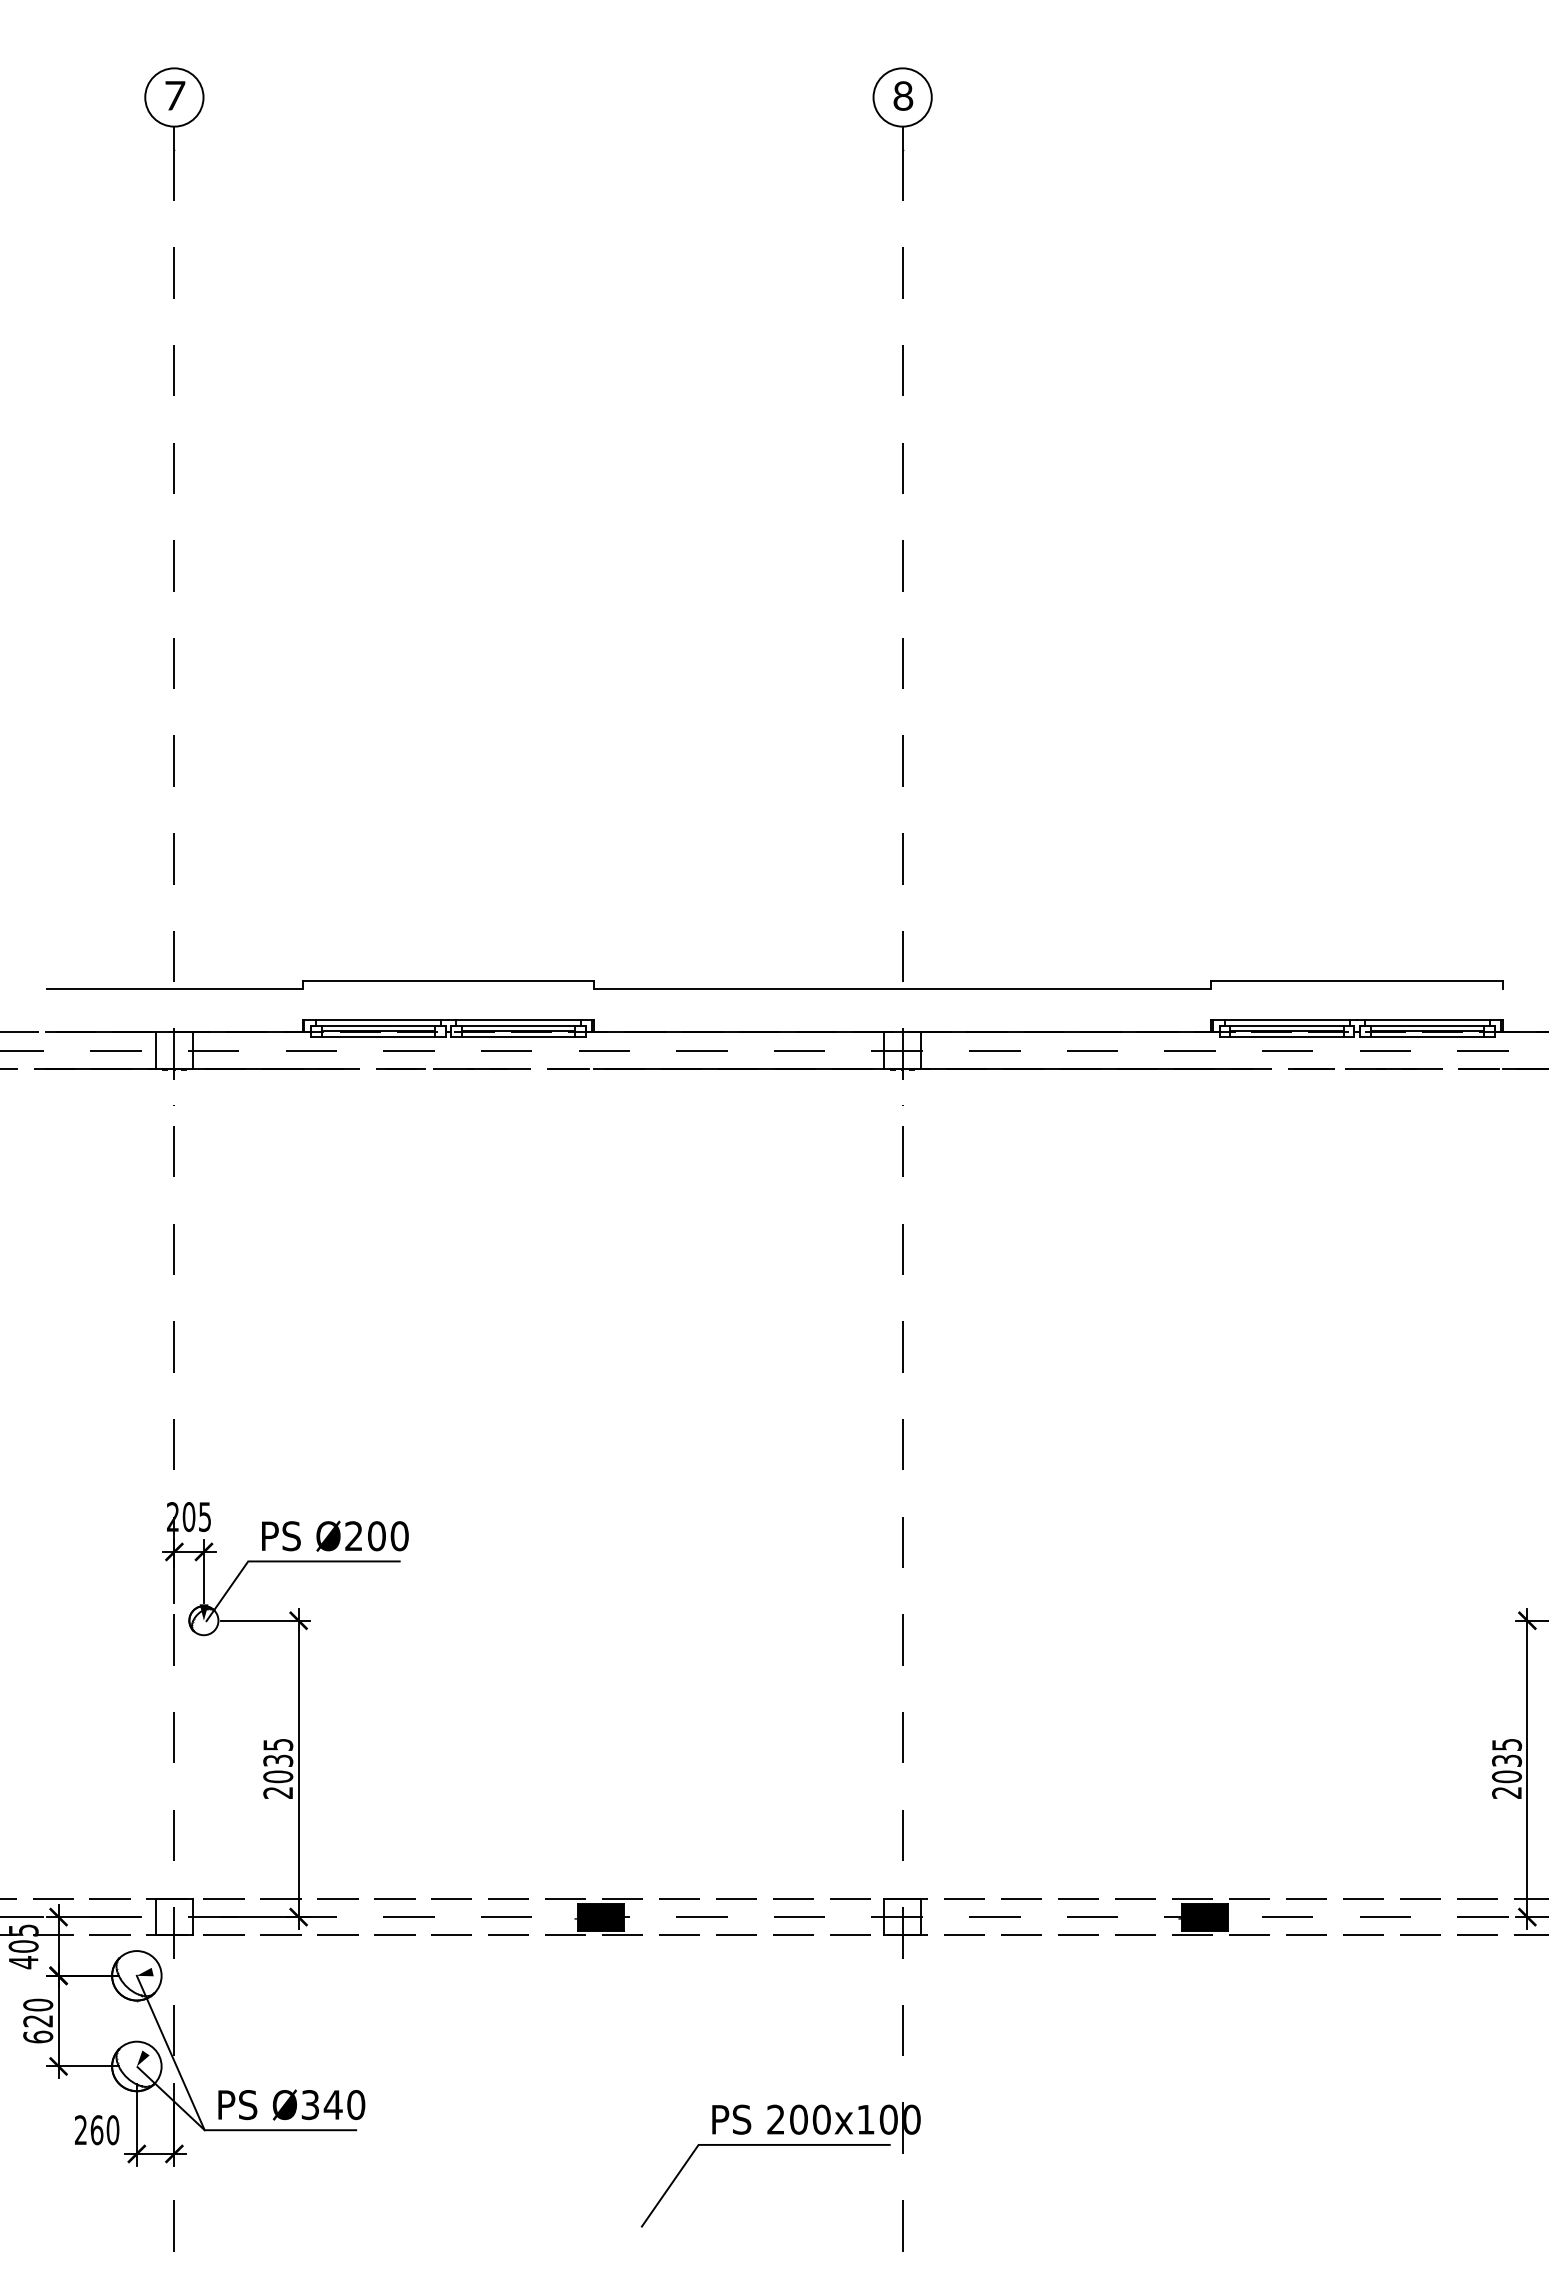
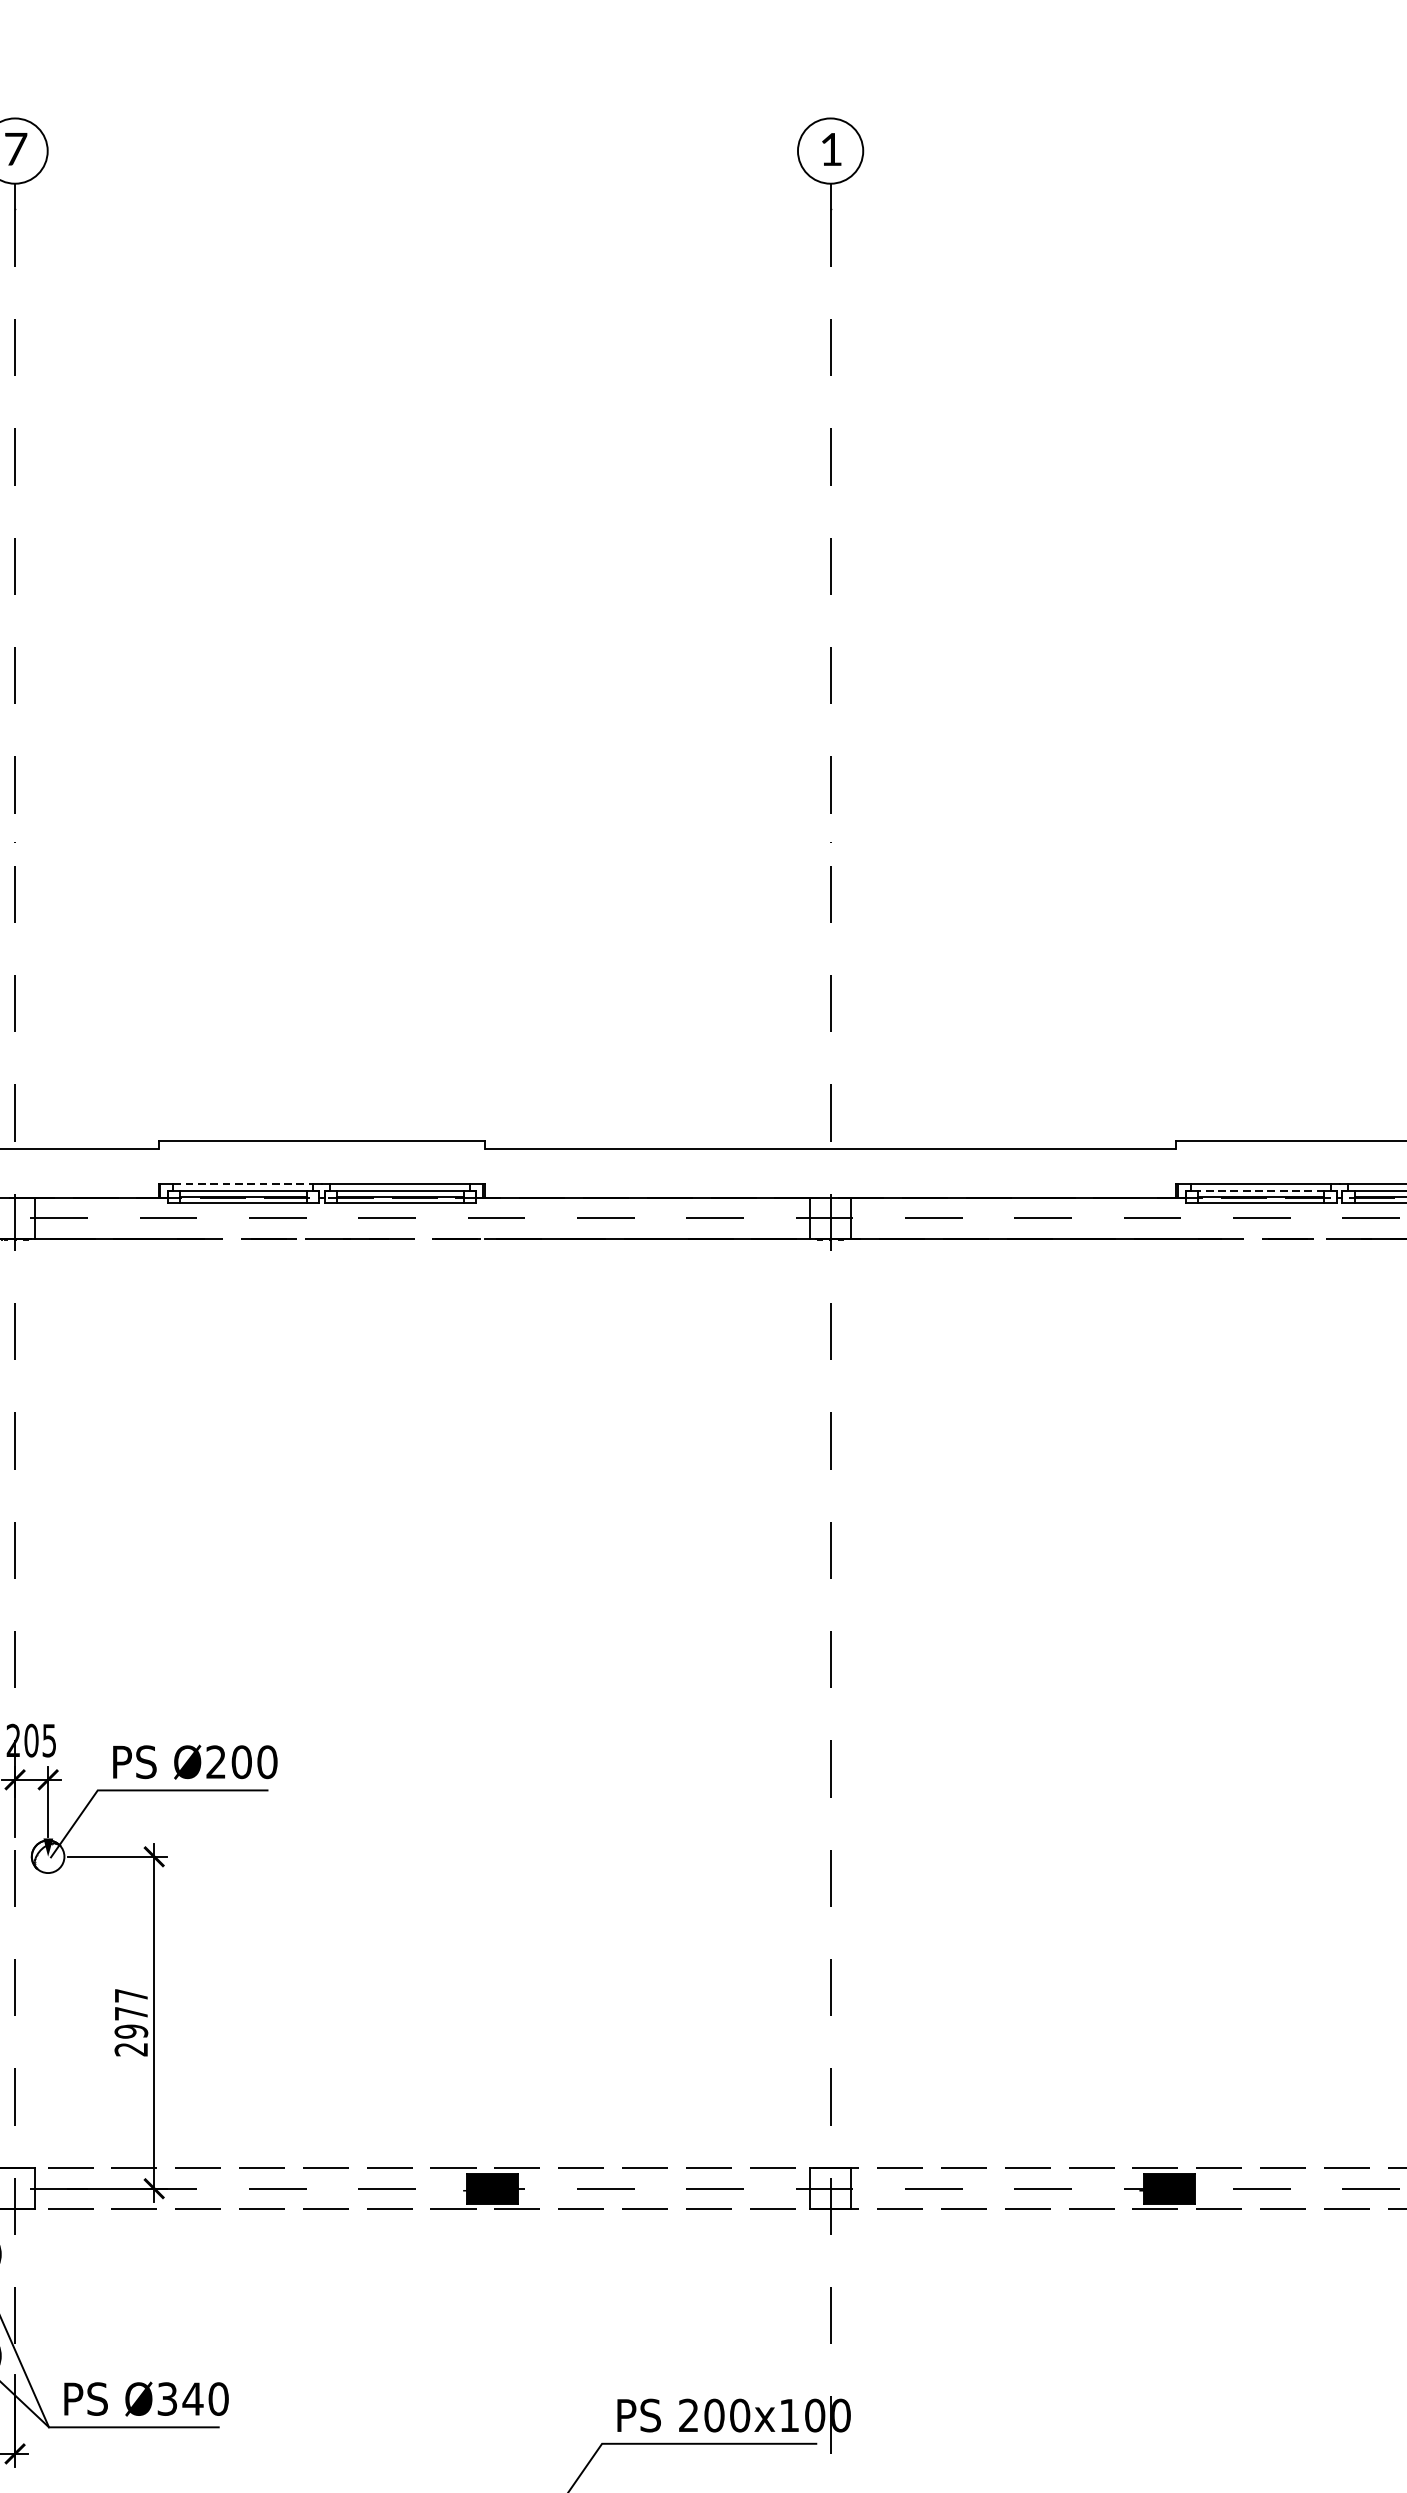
text: (903, 95) -> (831, 148), 8 -> 1
line: (378, 1019) -> (243, 1183), solid -> dashed
line: (1287, 1025) -> (1261, 1190), solid -> dashed
text: (278, 1761) -> (131, 2014), 2035 -> 2977

